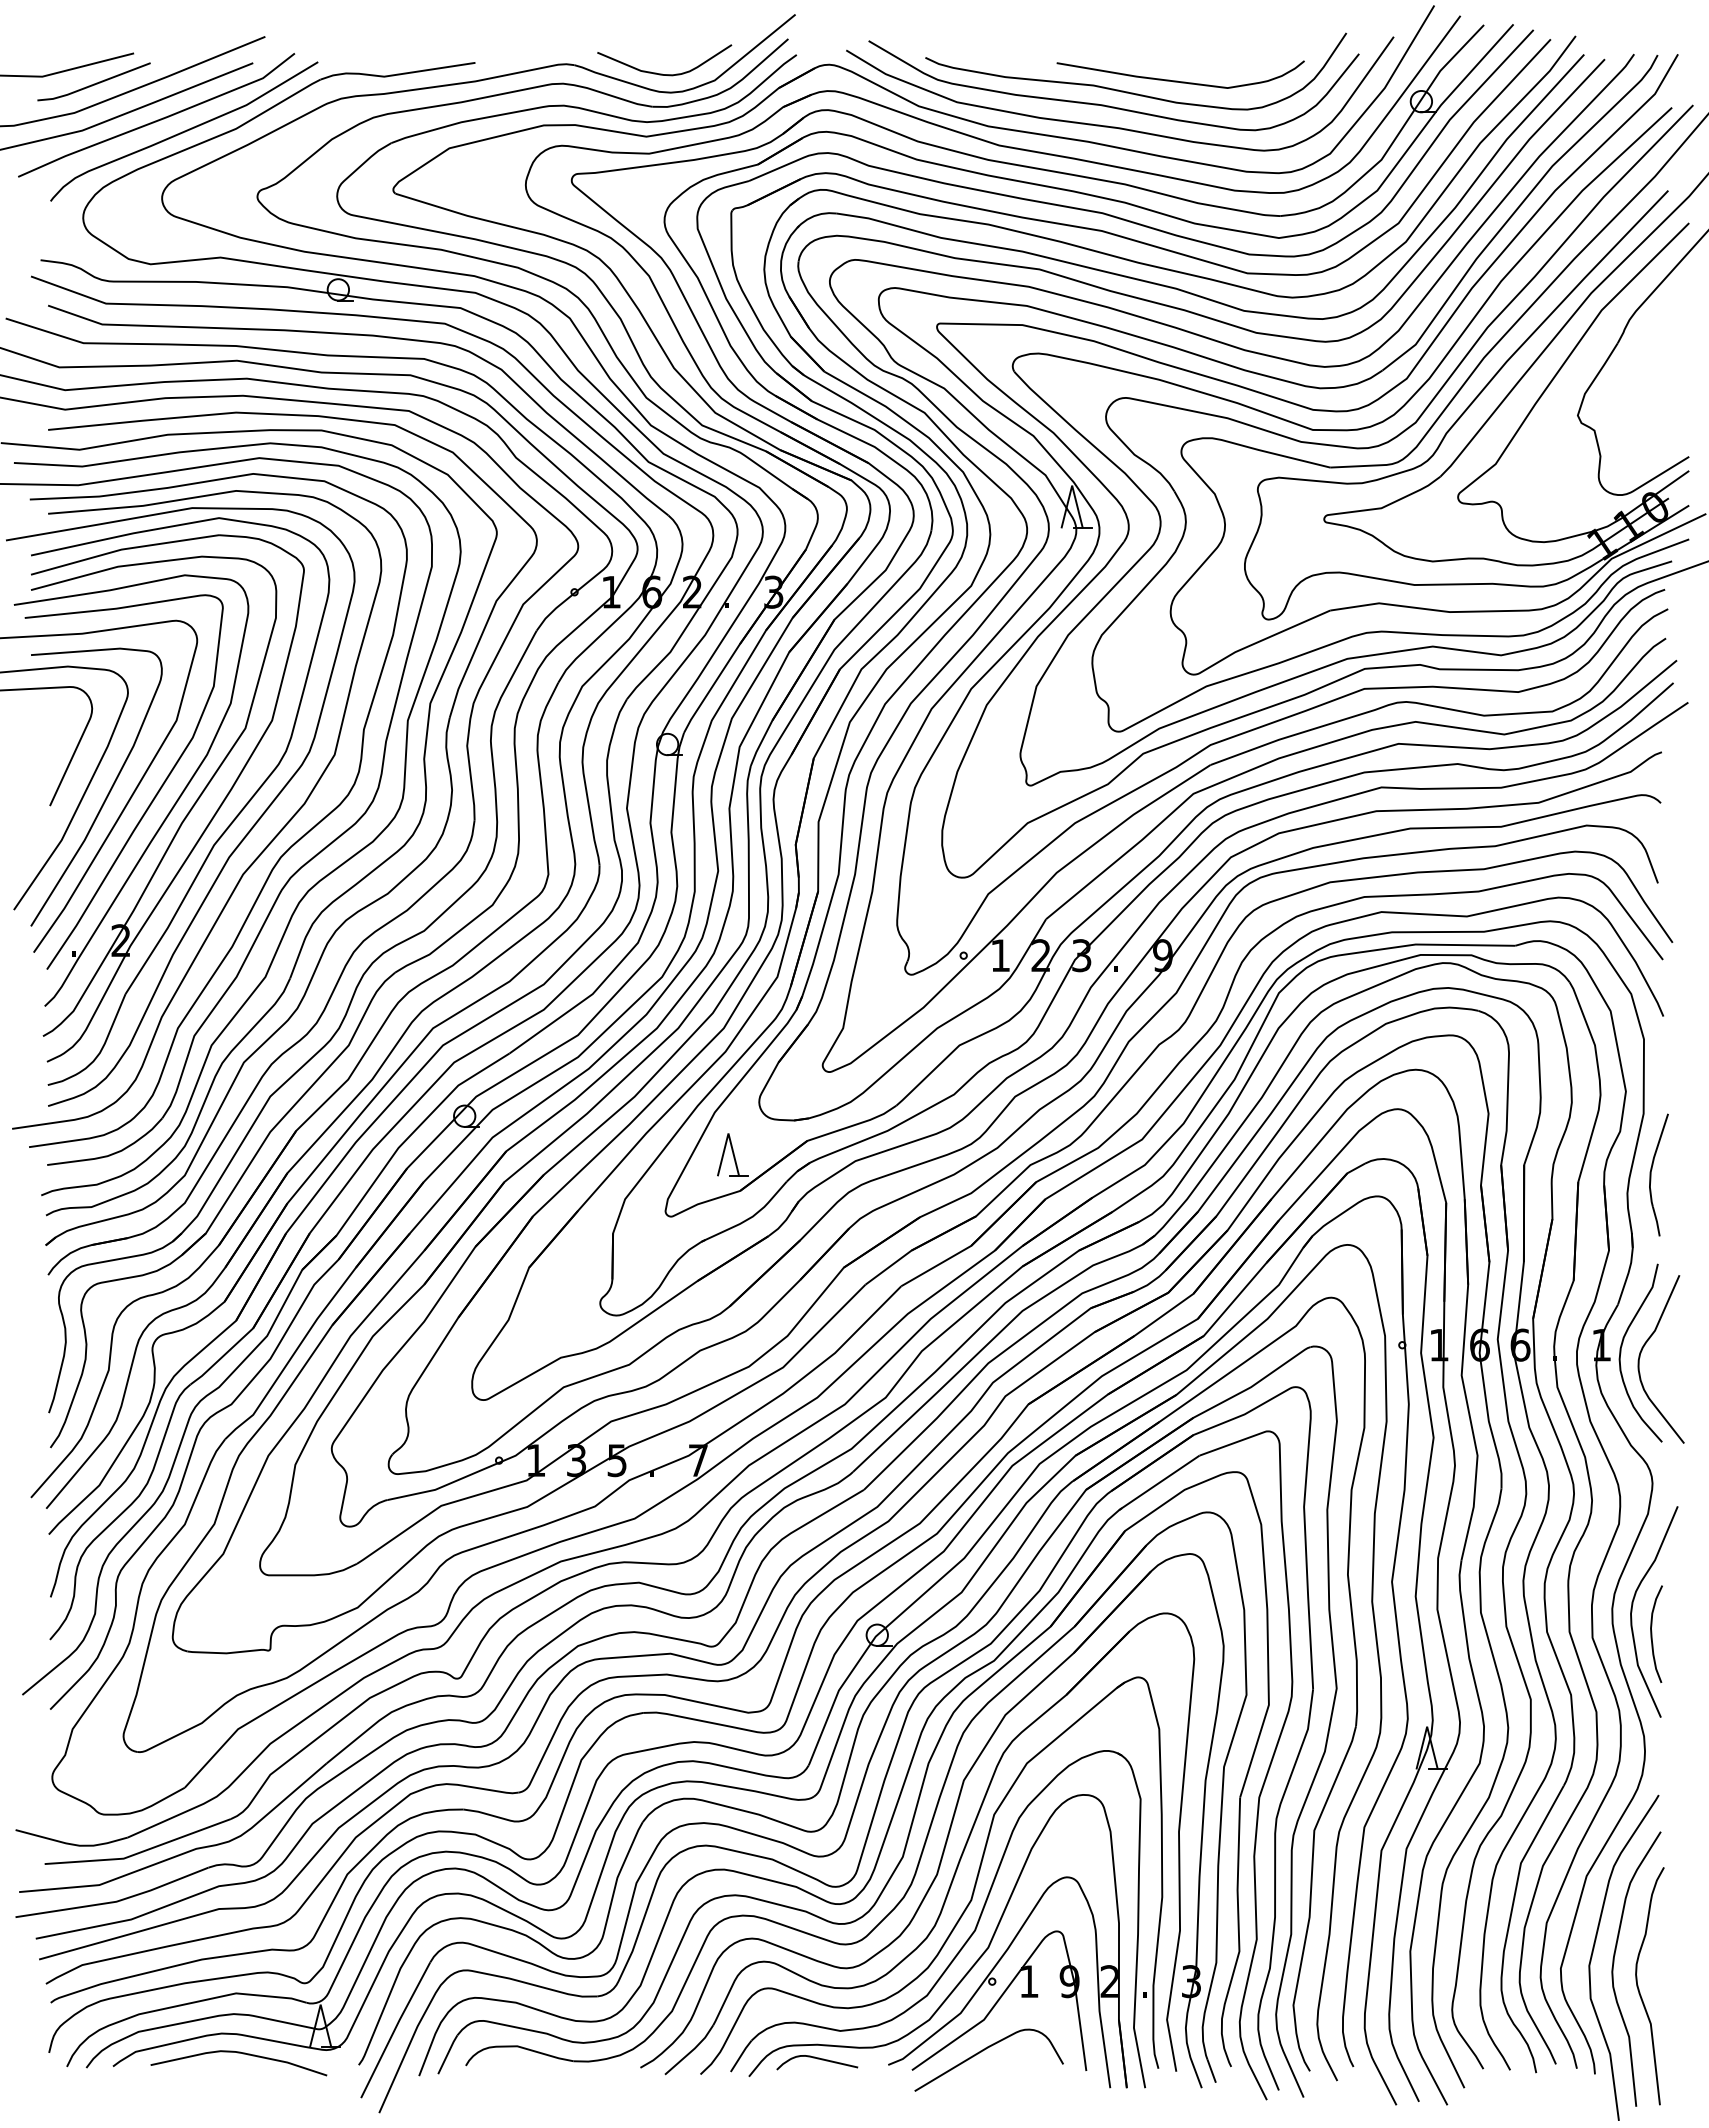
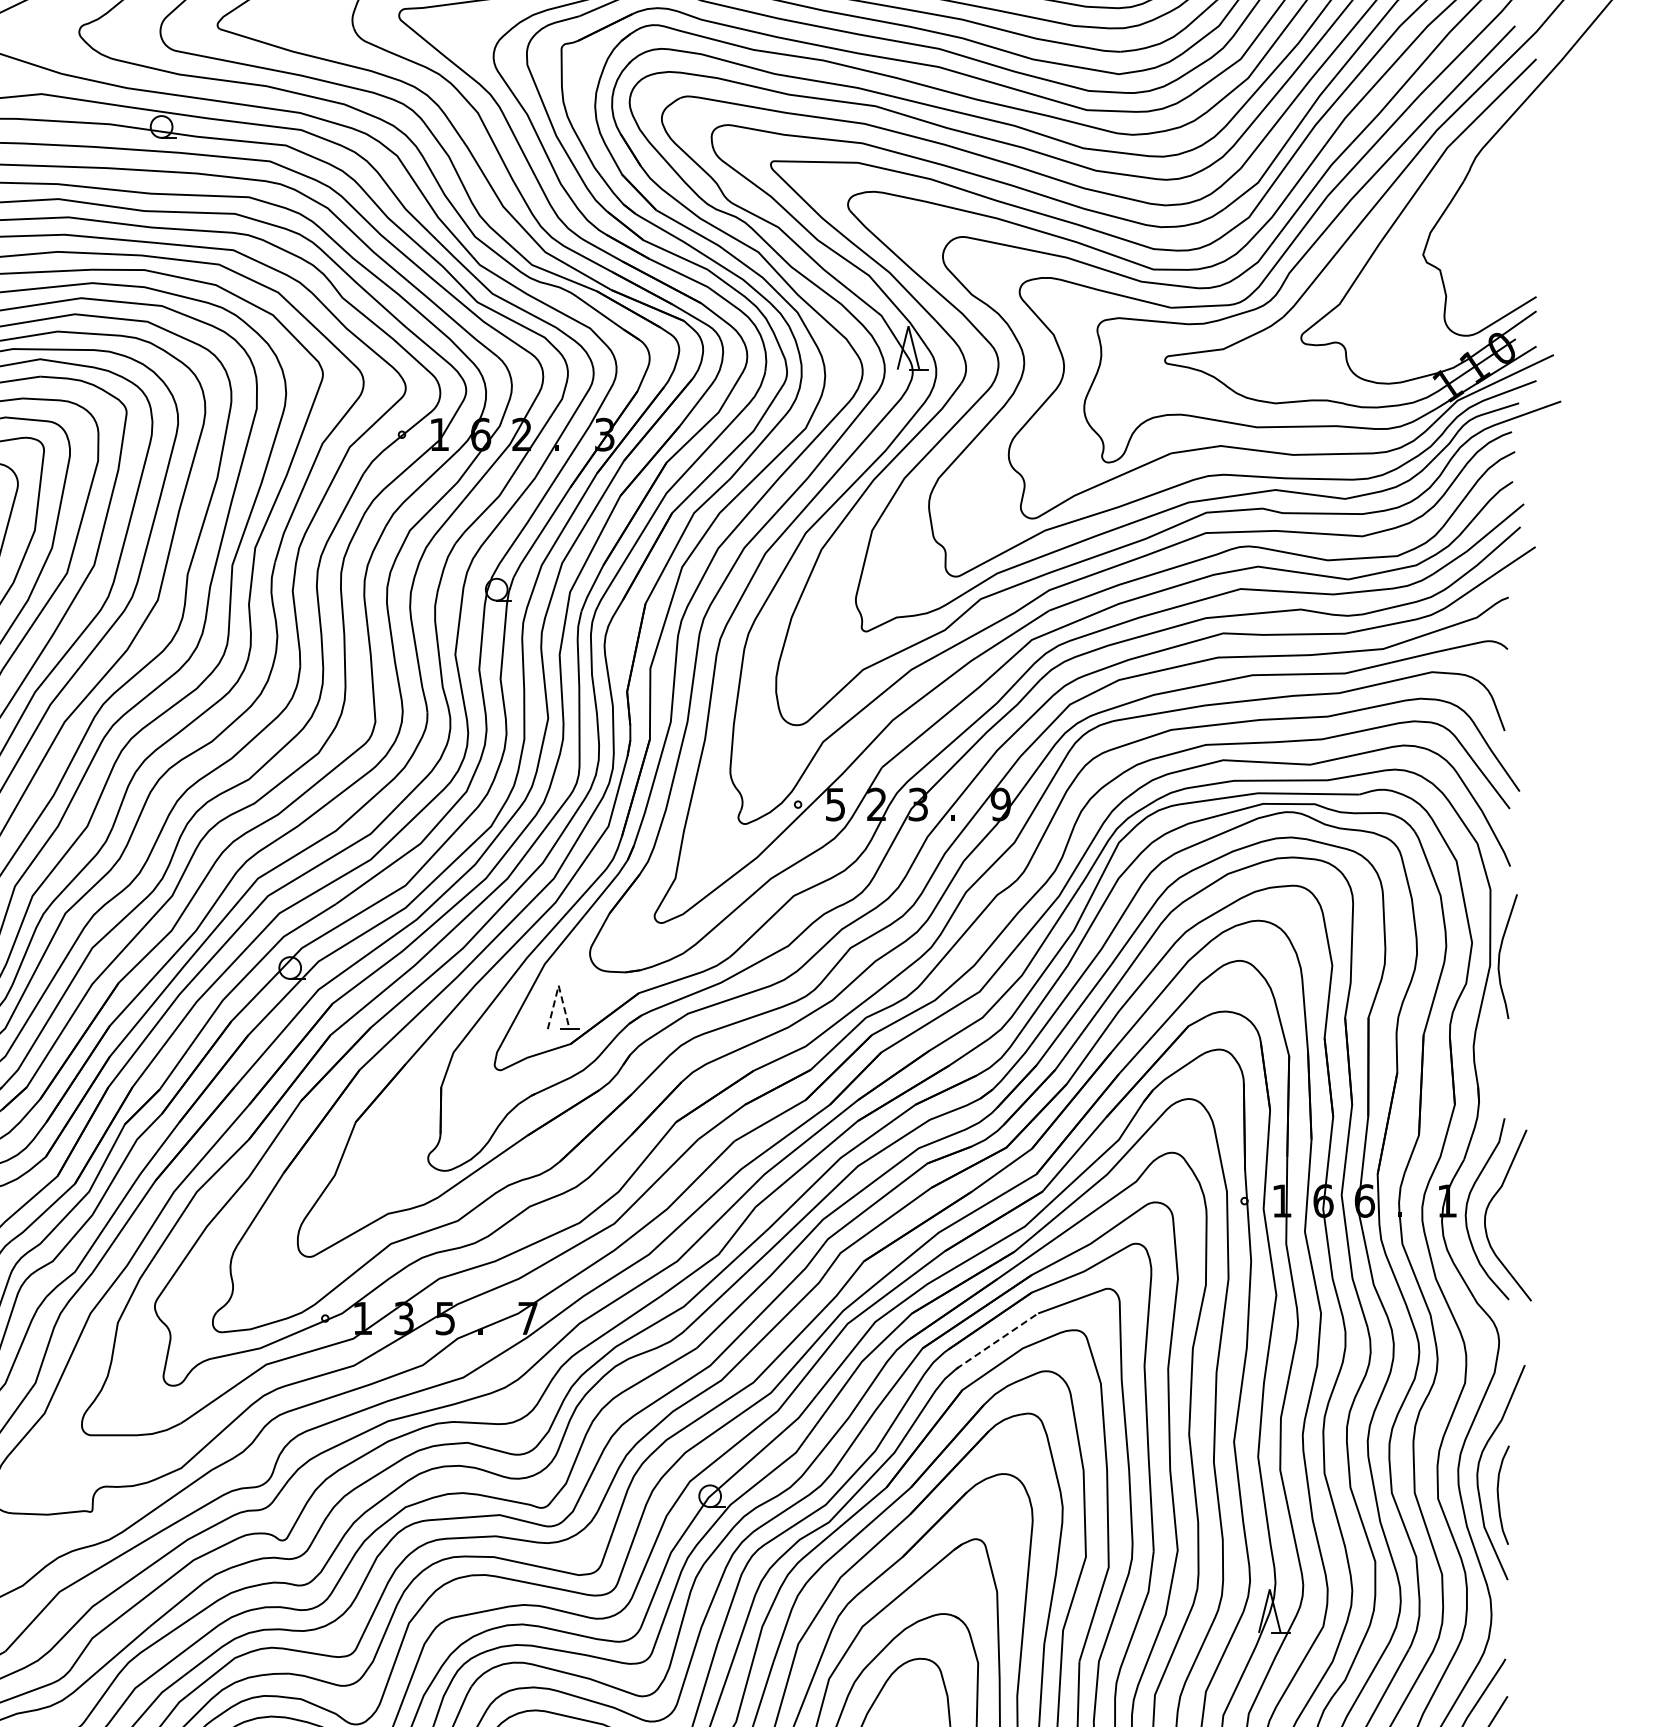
text: (1000, 955) -> (835, 804), 1 -> 5
line: (728, 1133) -> (558, 985), solid -> dashed
part: (1651, 1174) -> (1500, 956), moved
line: (1159, 1483) -> (997, 1341), solid -> dashed

